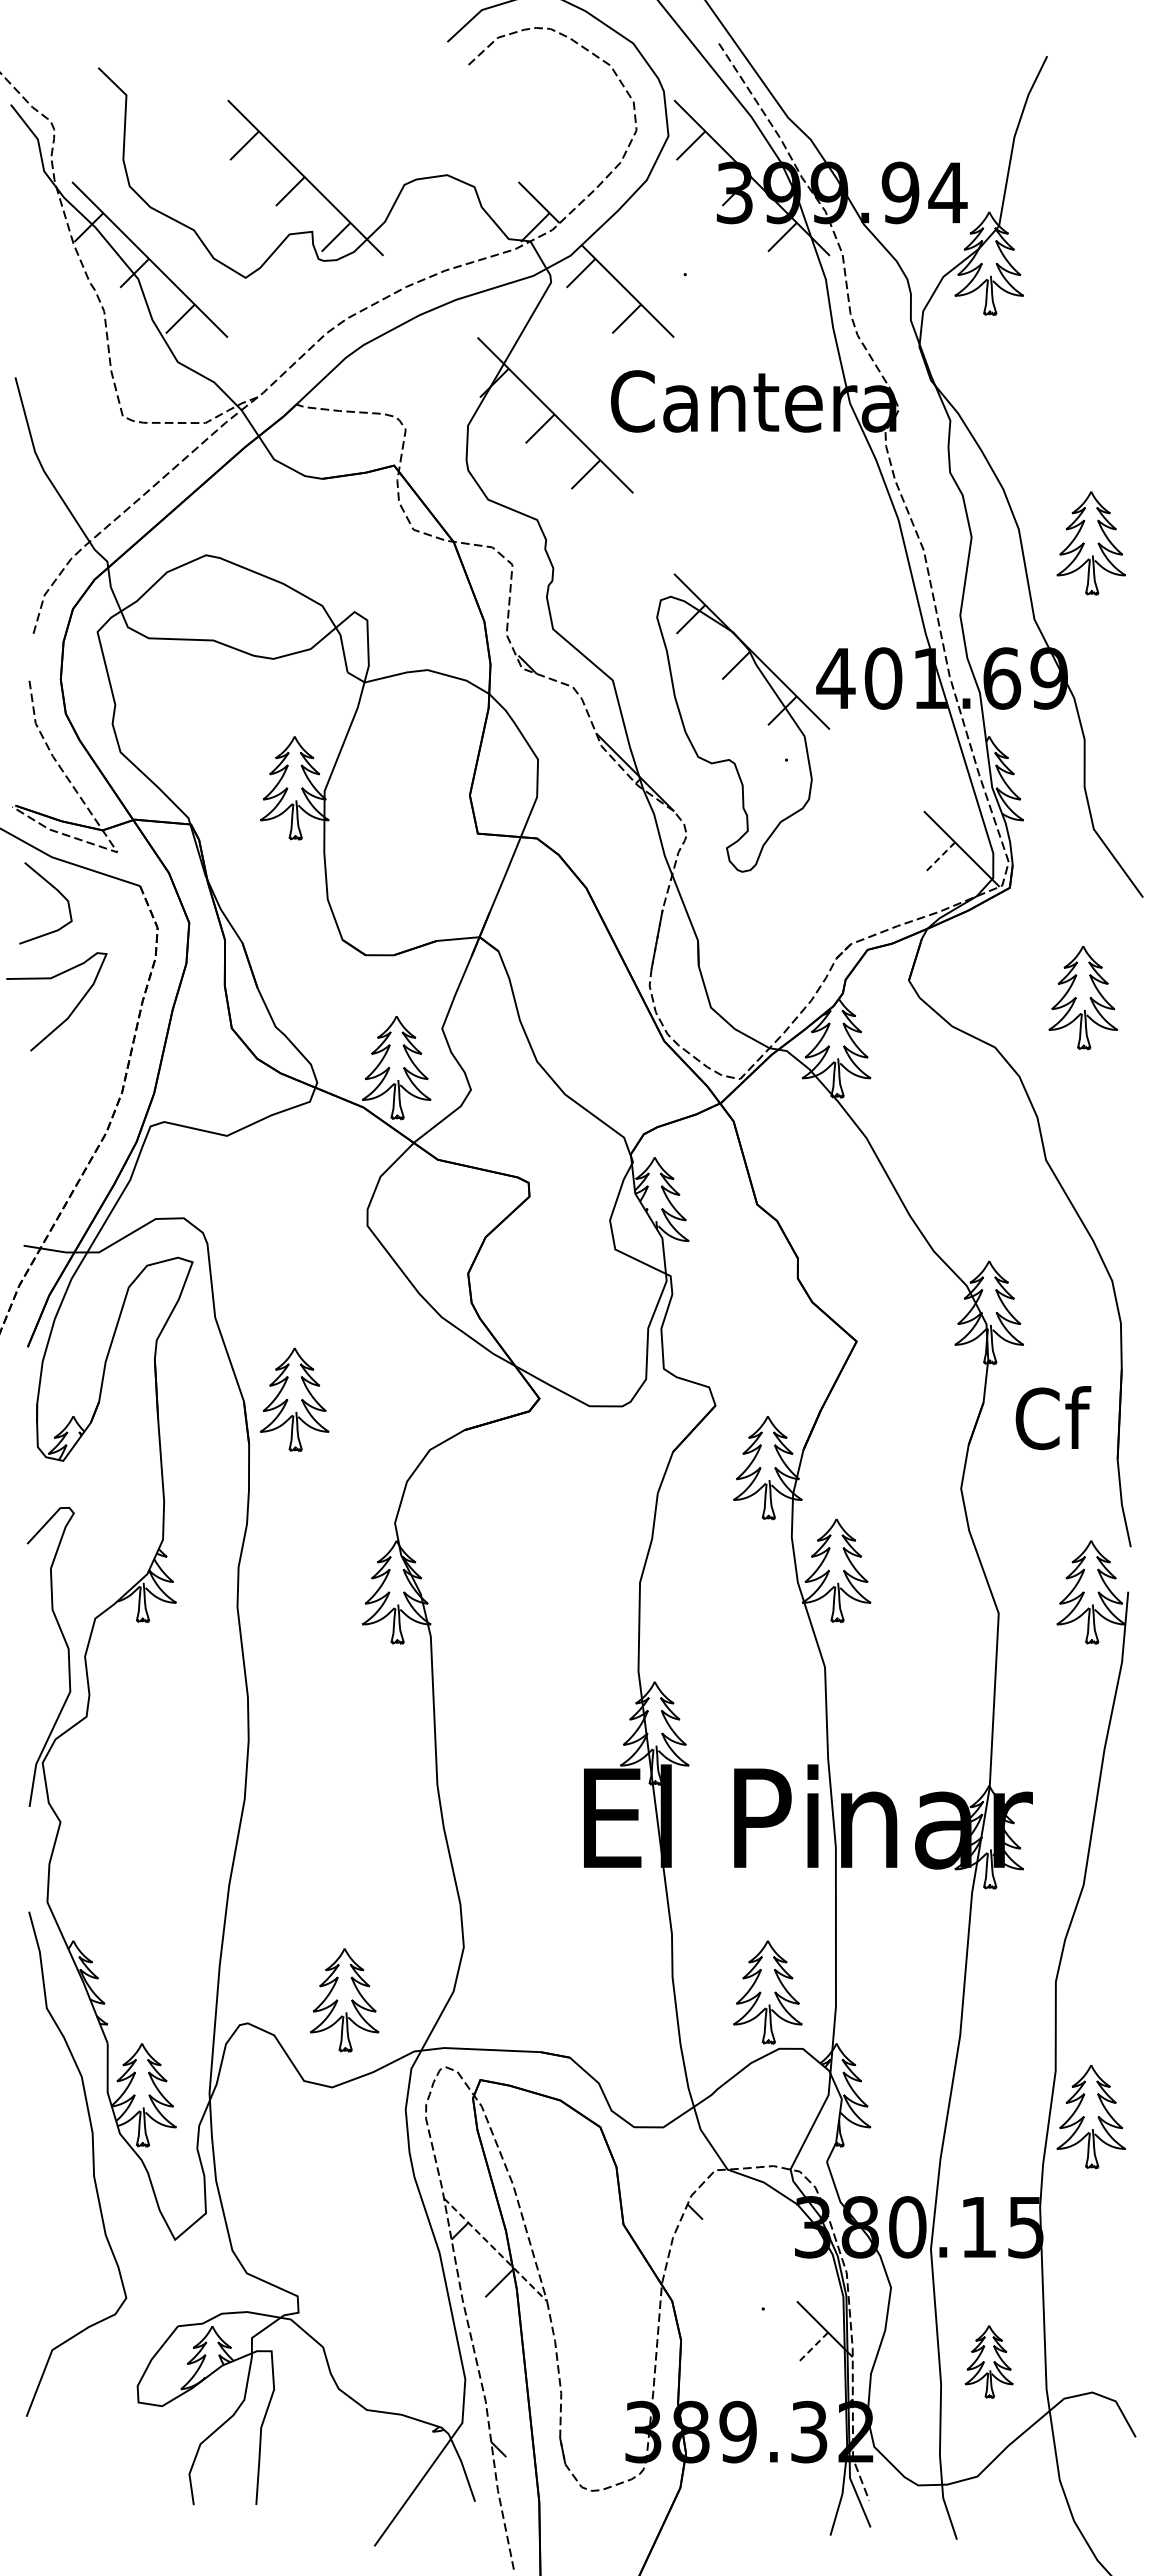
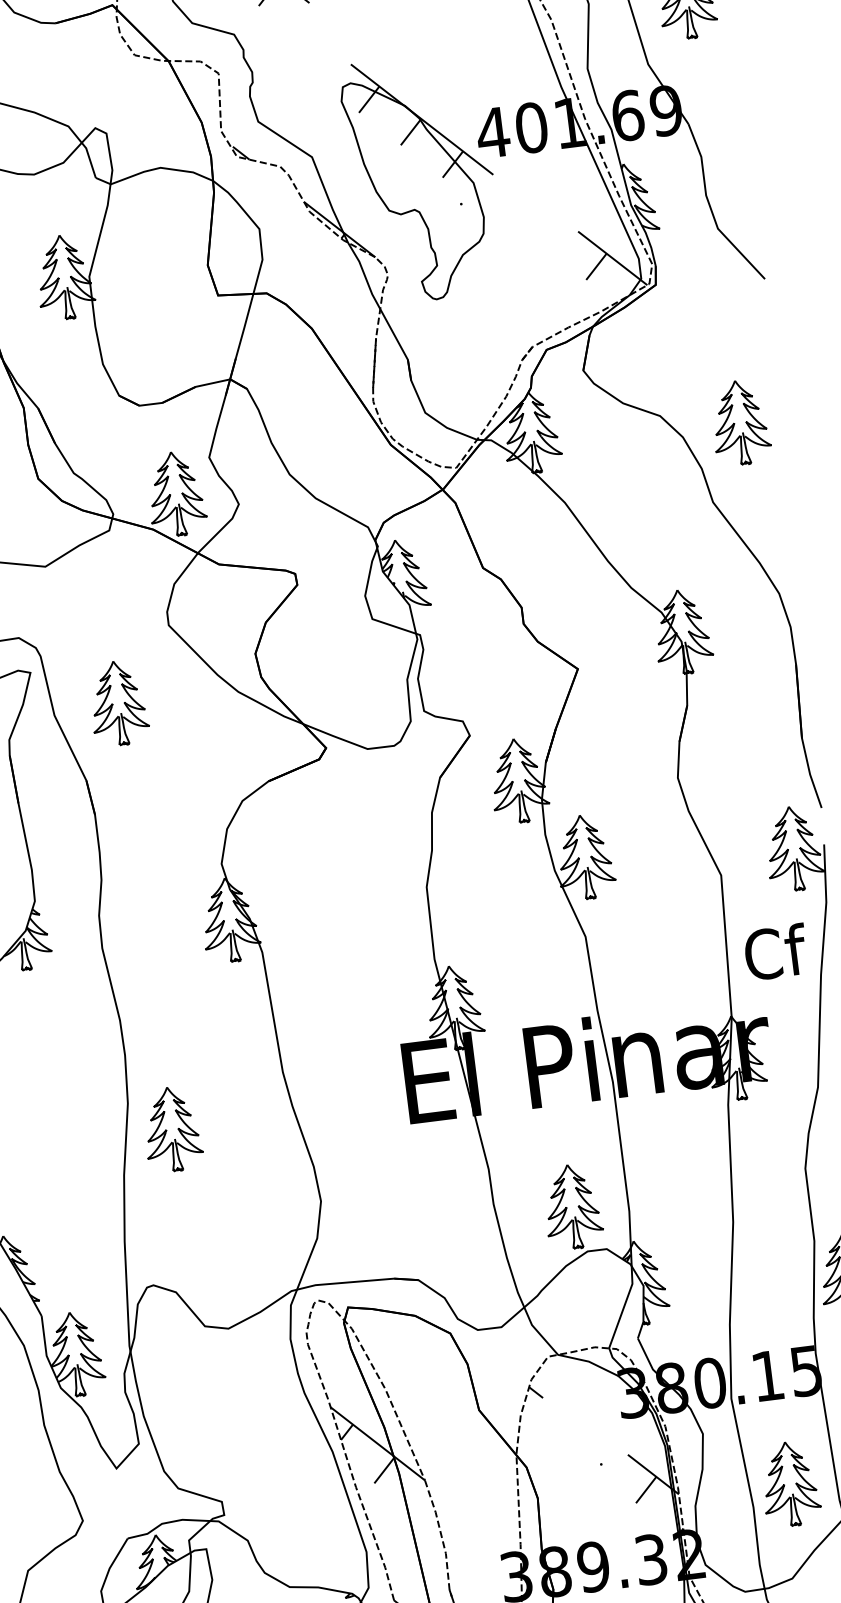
line: (940, 857) -> (596, 267), dashed -> solid
part: (1082, 998) -> (739, 423), moved
part: (294, 1399) -> (118, 703), moved
text: (1053, 1418) -> (776, 952), moved
part: (344, 2000) -> (172, 1129), moved
line: (495, 2249) -> (377, 1443), dashed -> solid
line: (813, 2347) -> (646, 1490), dashed -> solid
part: (988, 2361) -> (789, 1483), size x1.43

